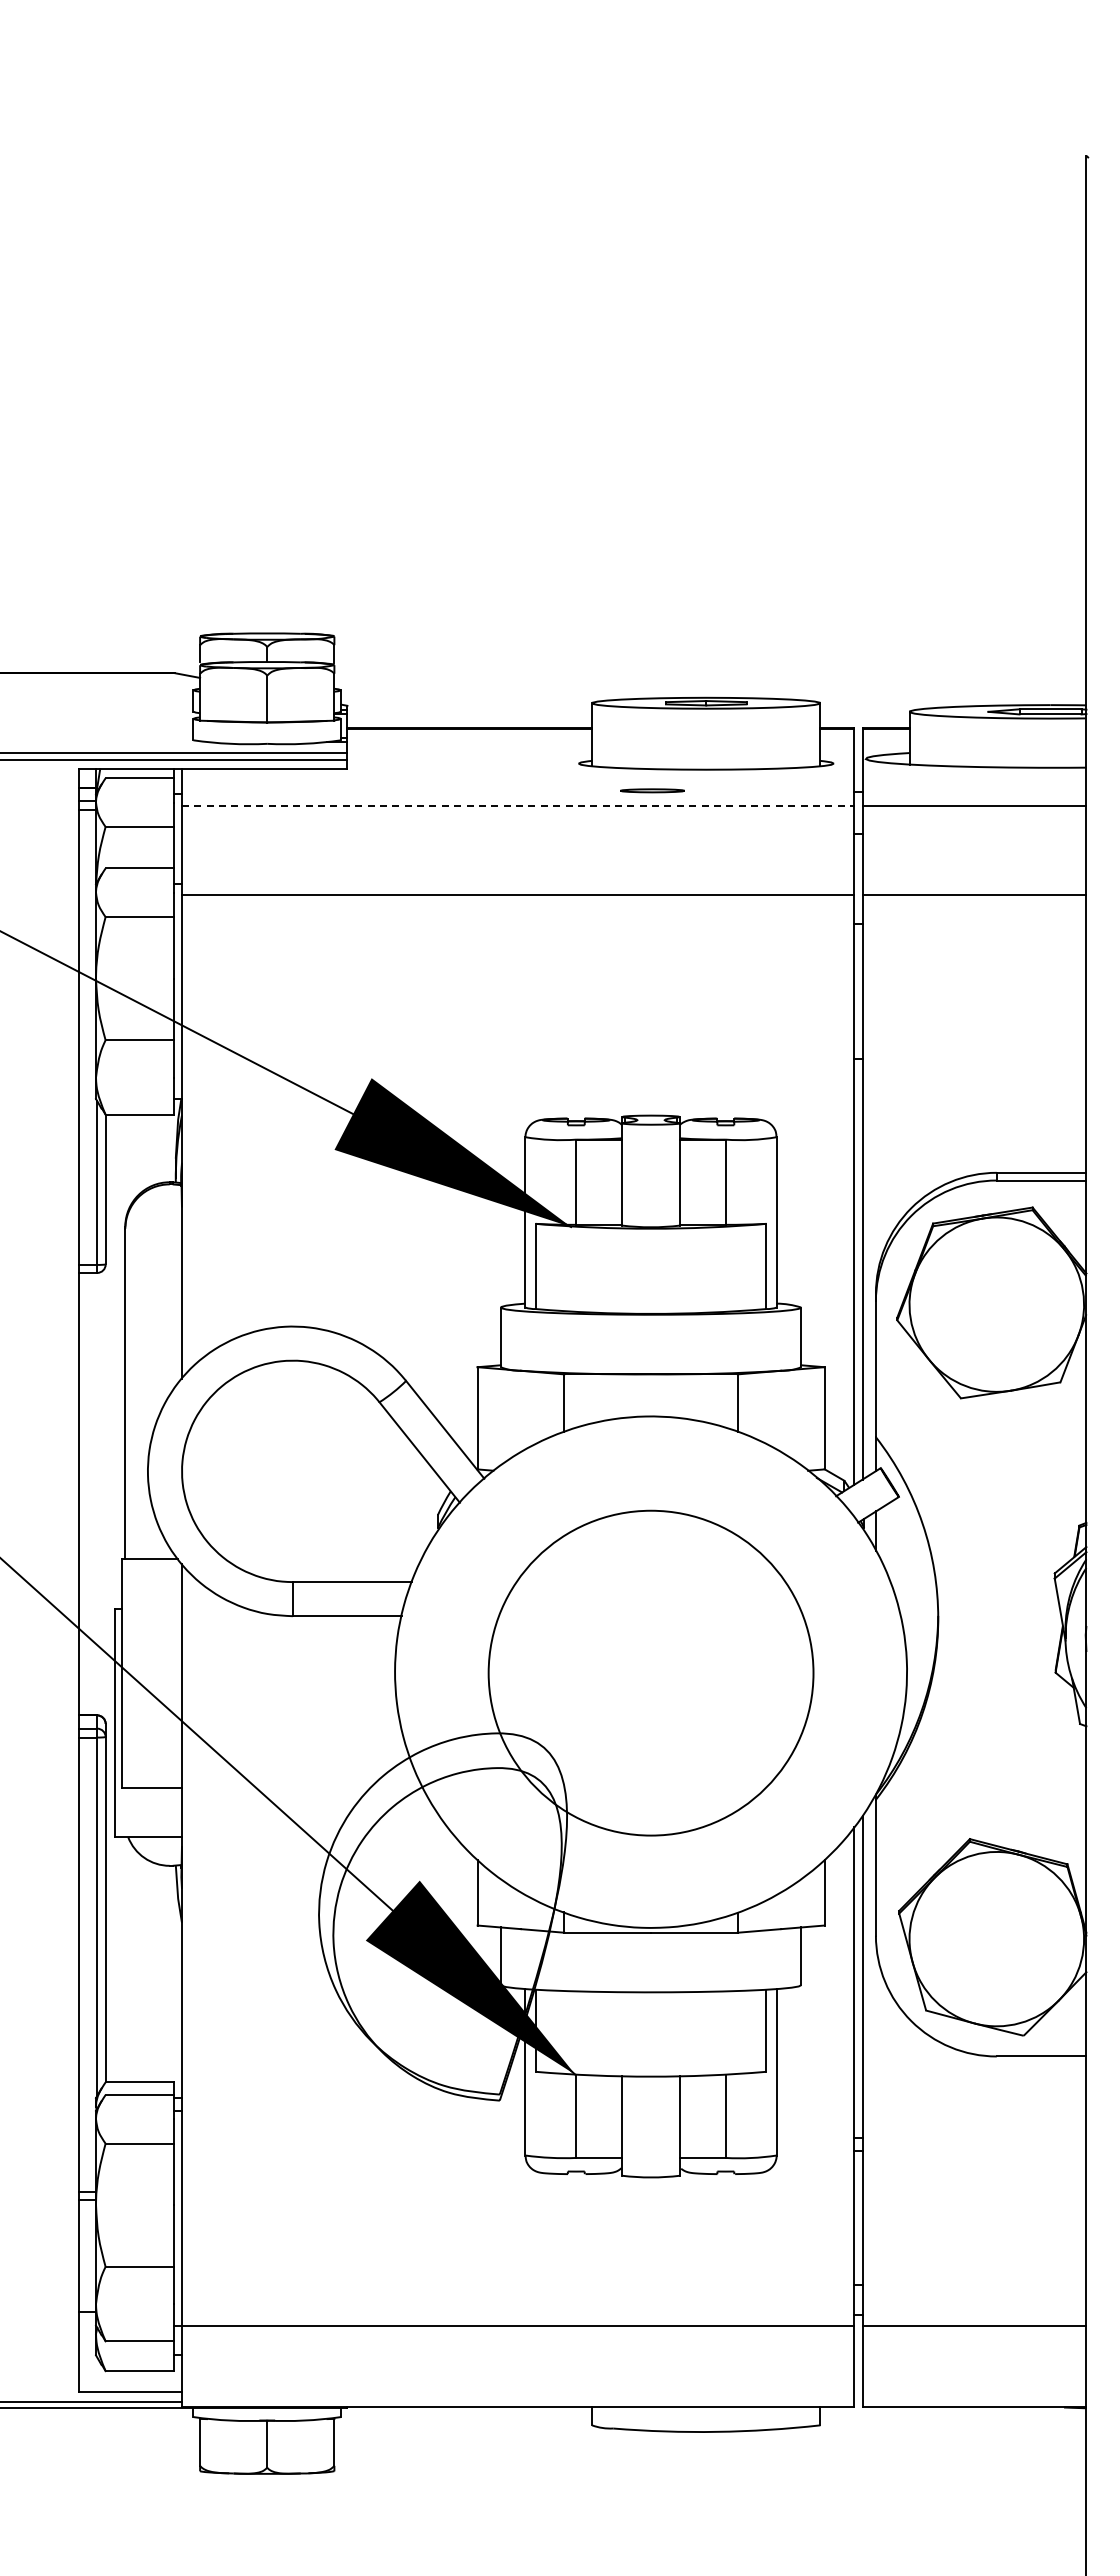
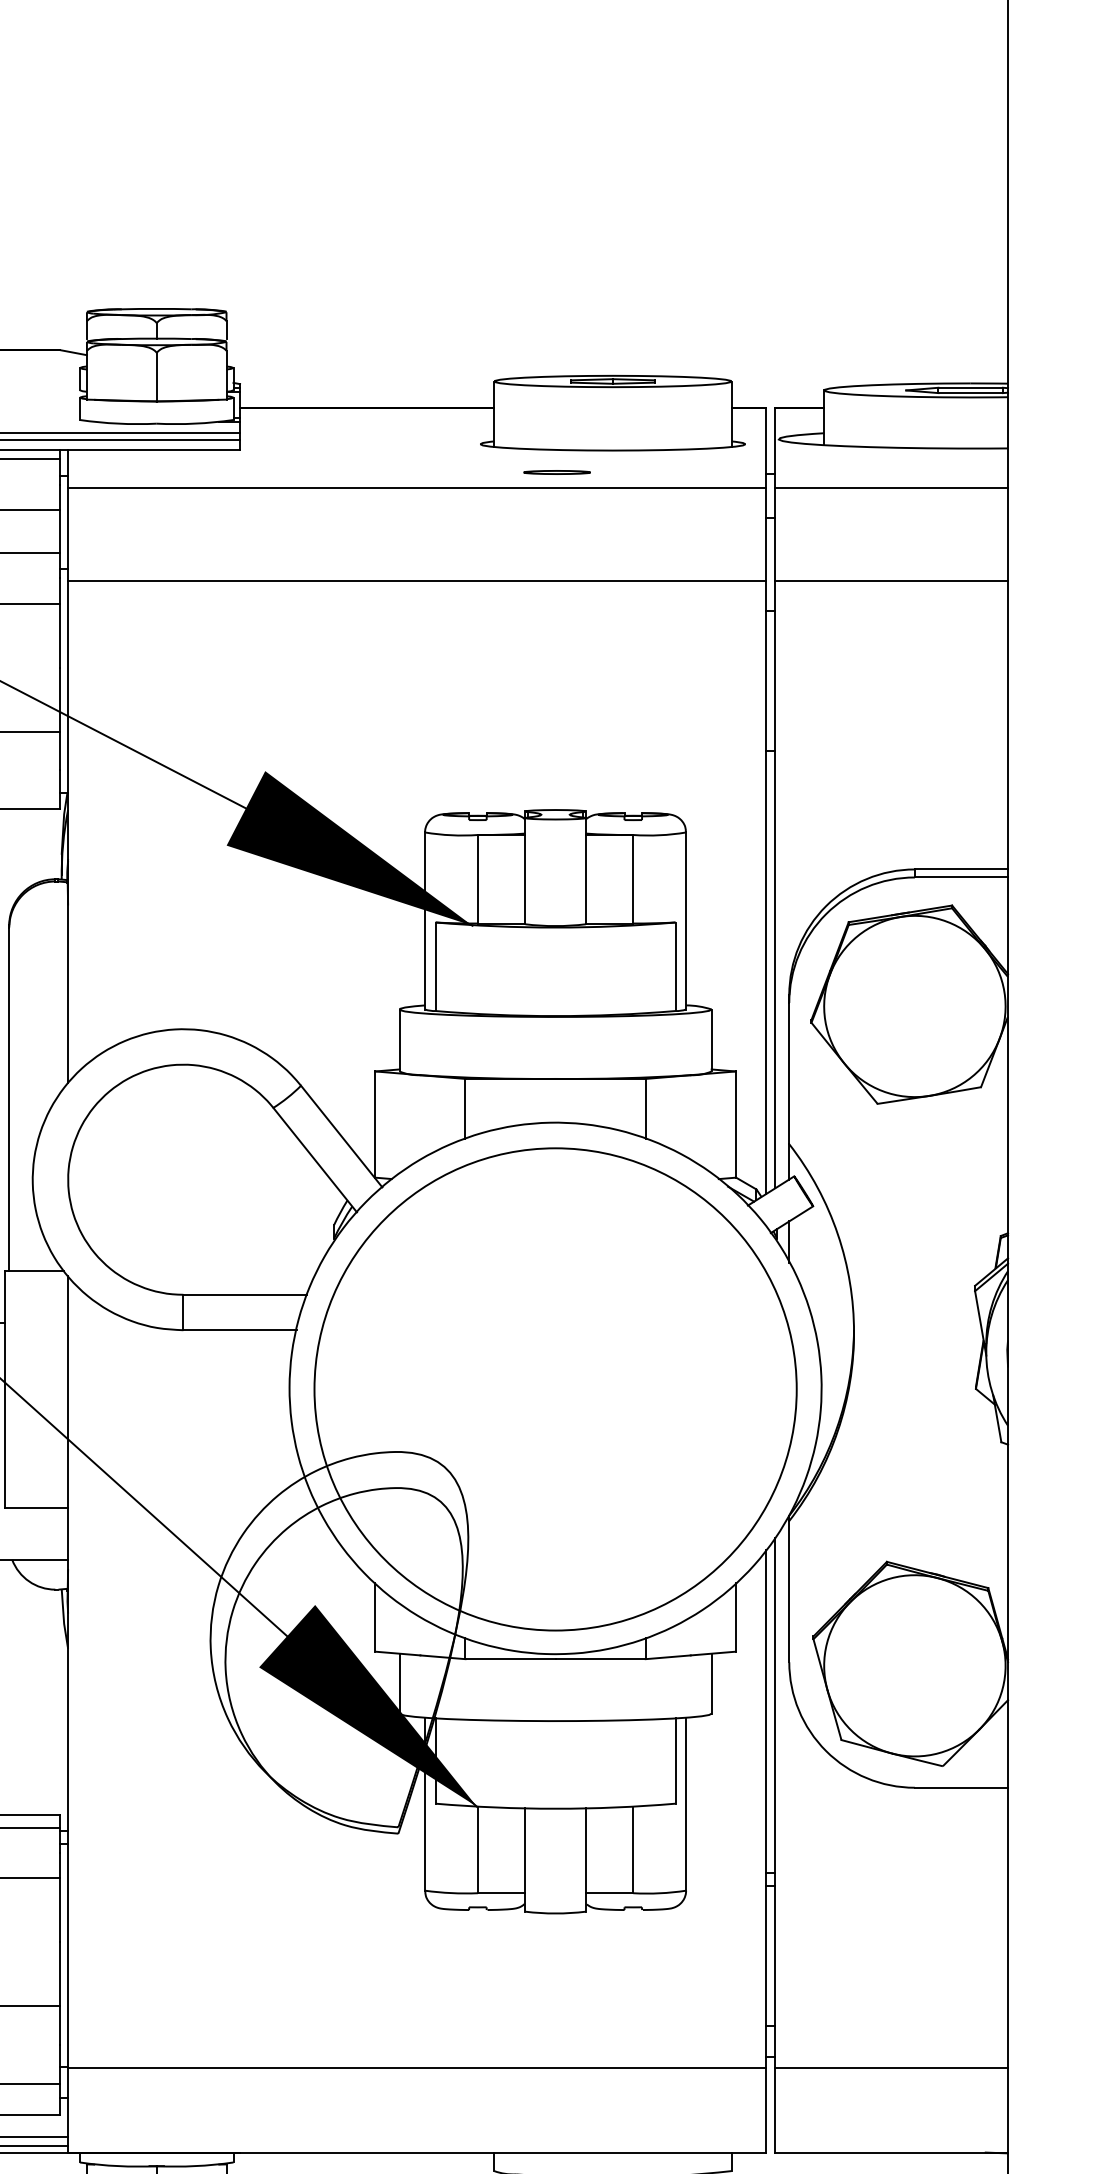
line: (518, 806) -> (417, 488), dashed -> solid
circle: (651, 1673) -> (556, 1389), size x1.43

